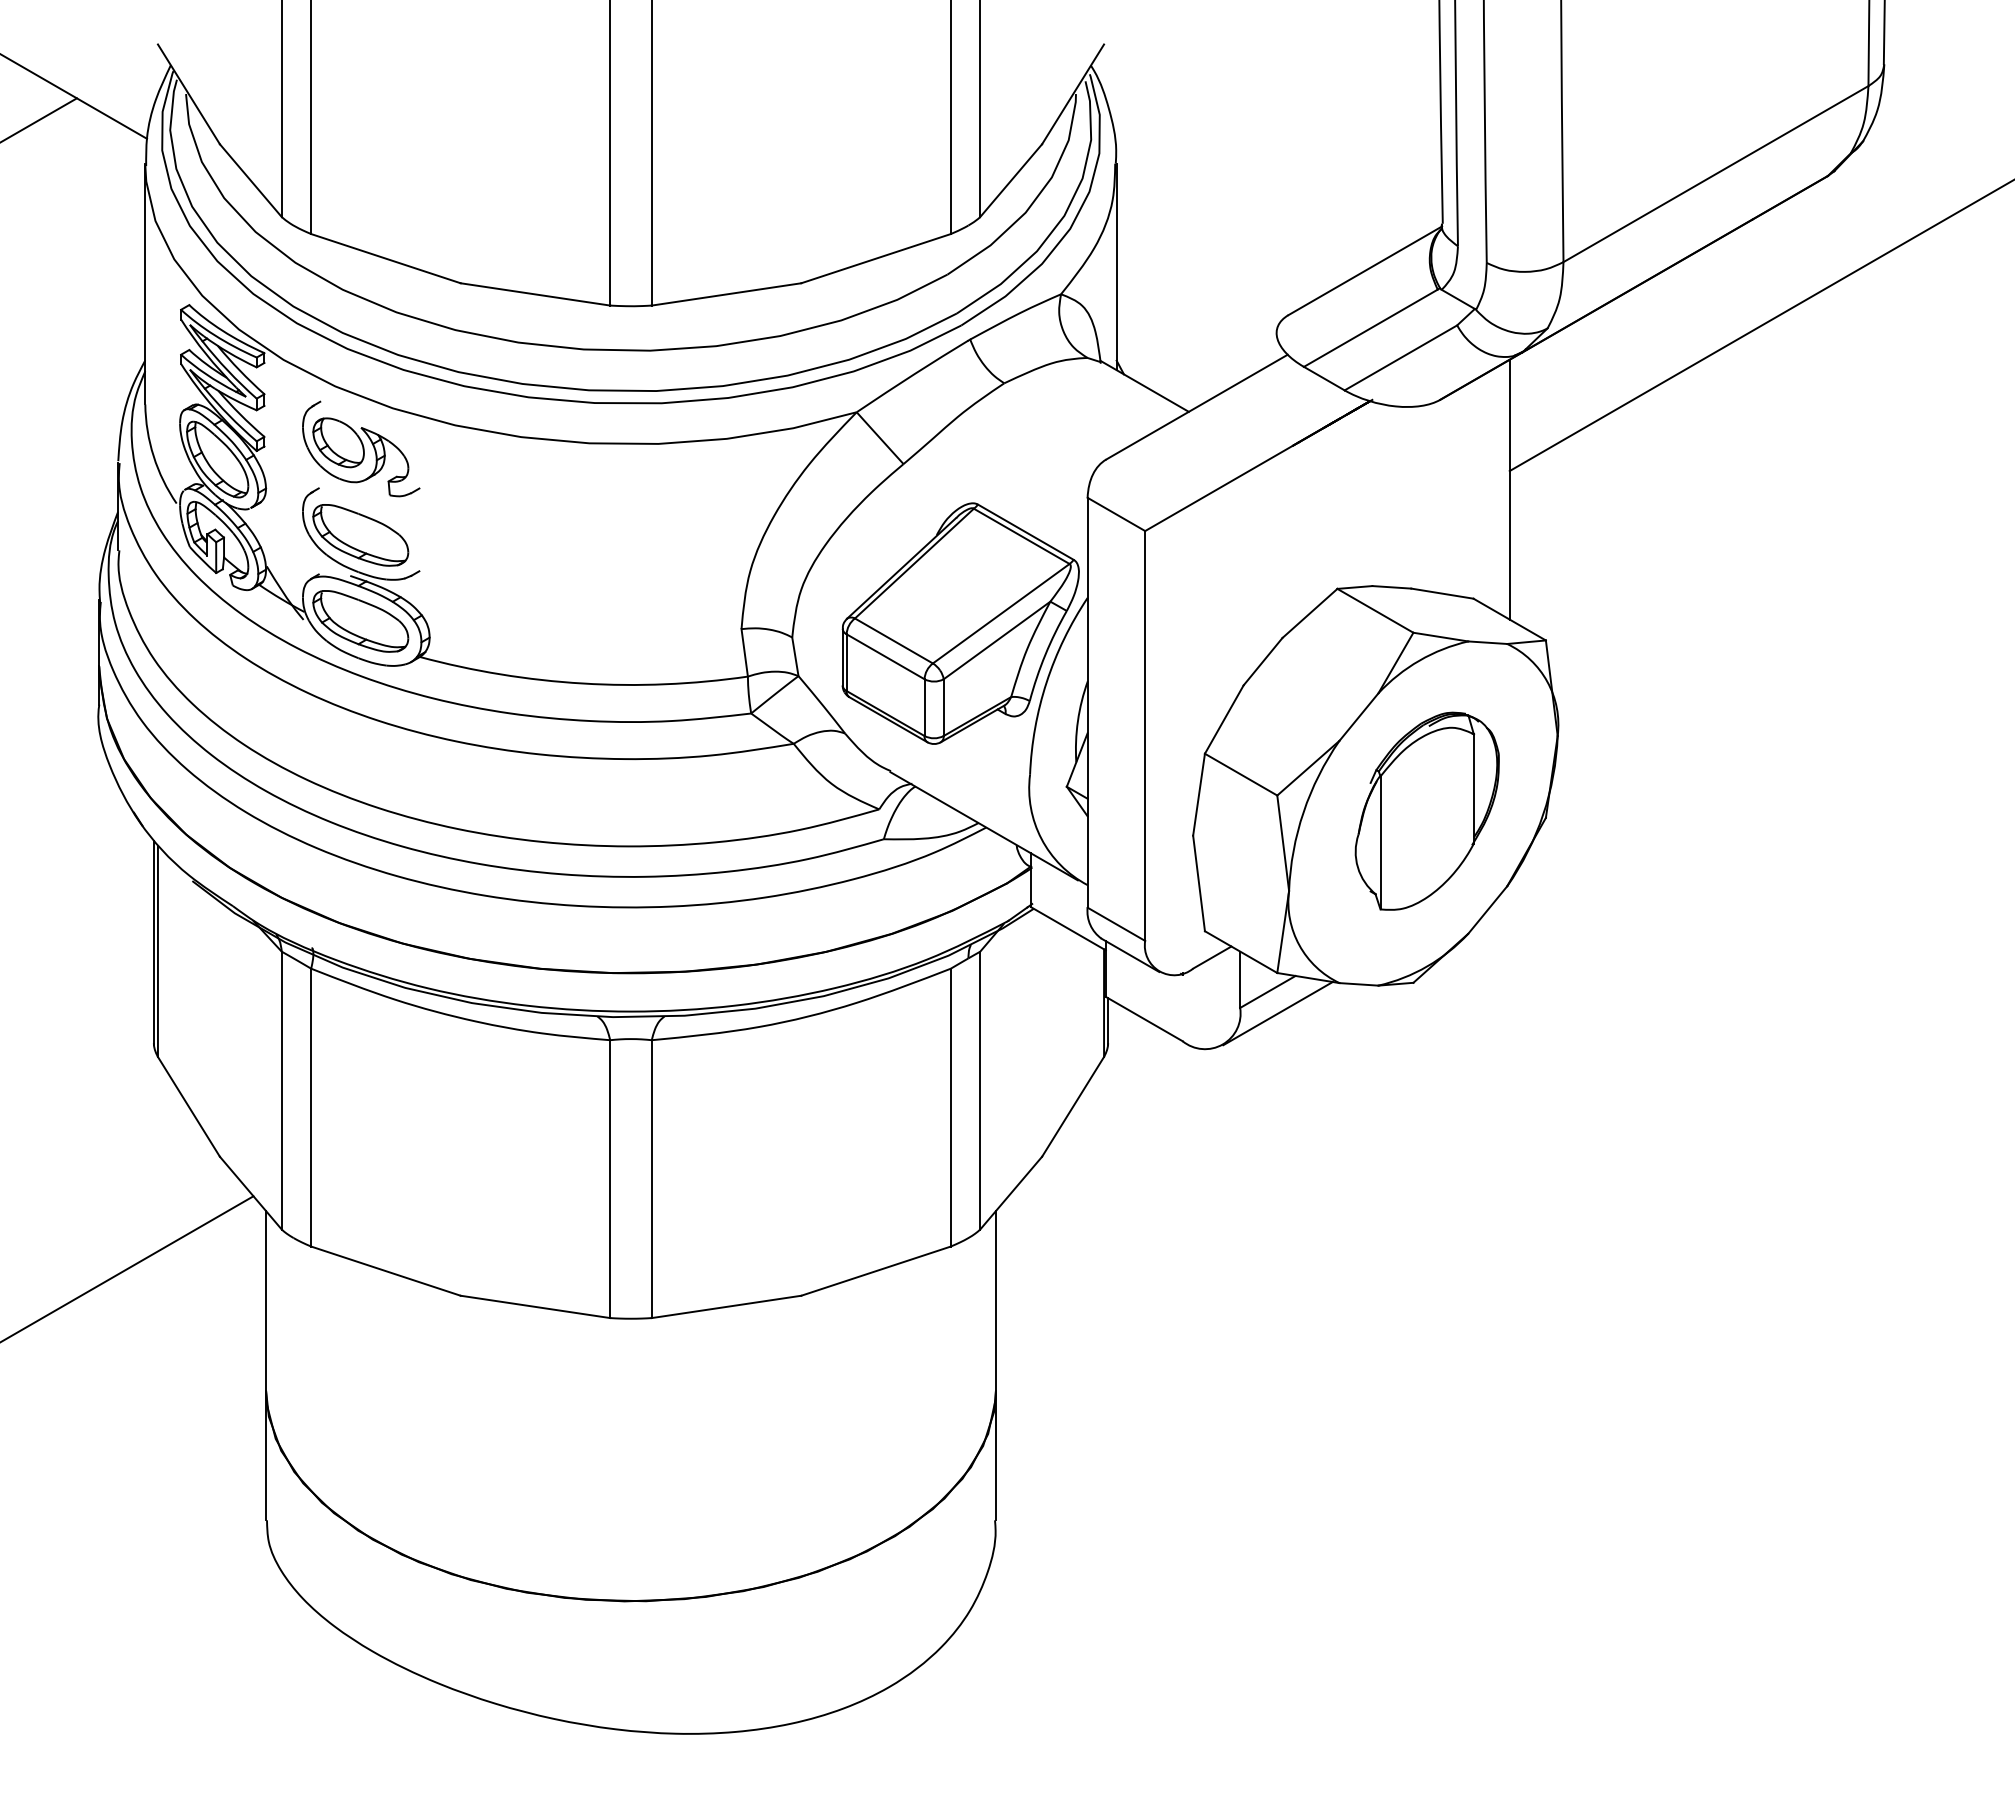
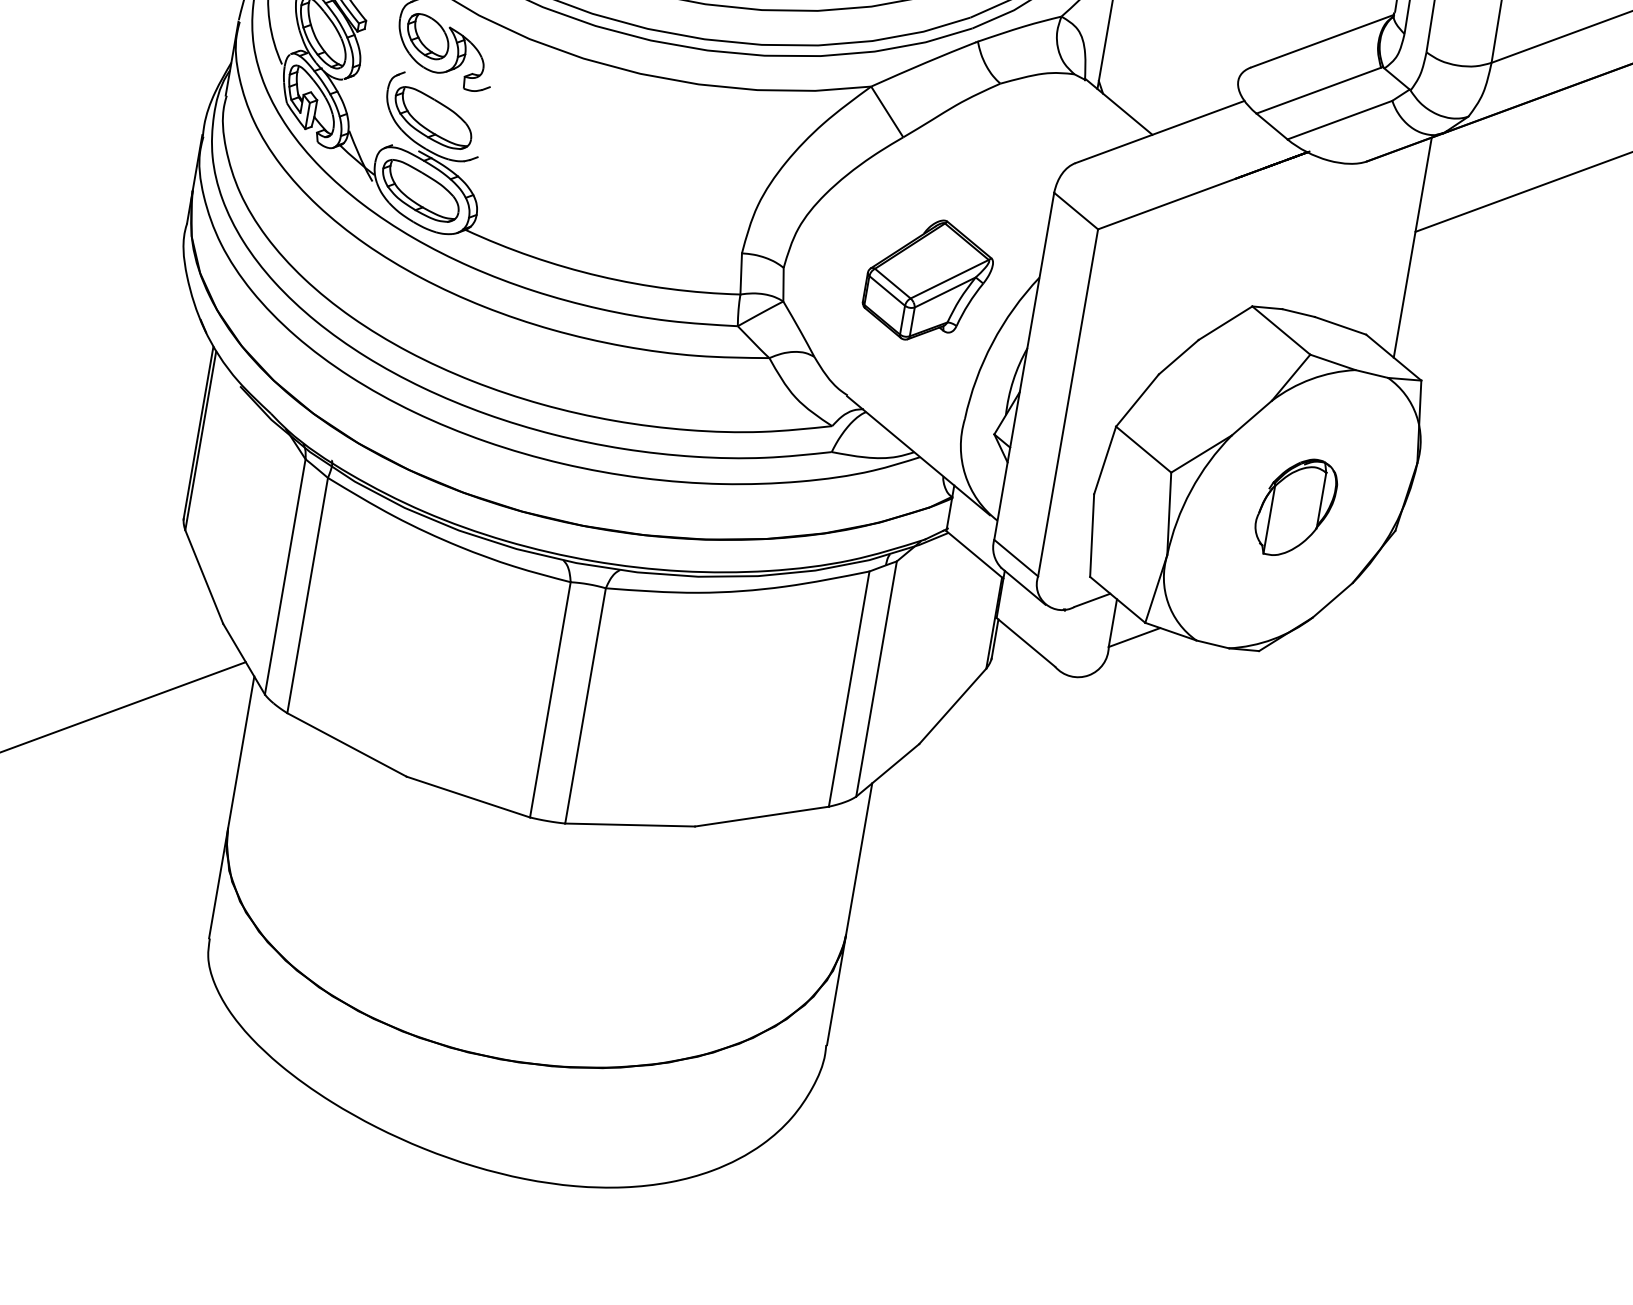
part: (960, 623) -> (928, 280), size x0.6
part: (1426, 810) -> (1295, 507), size x0.6
line: (1277, 1013) -> (1139, 657), removed

